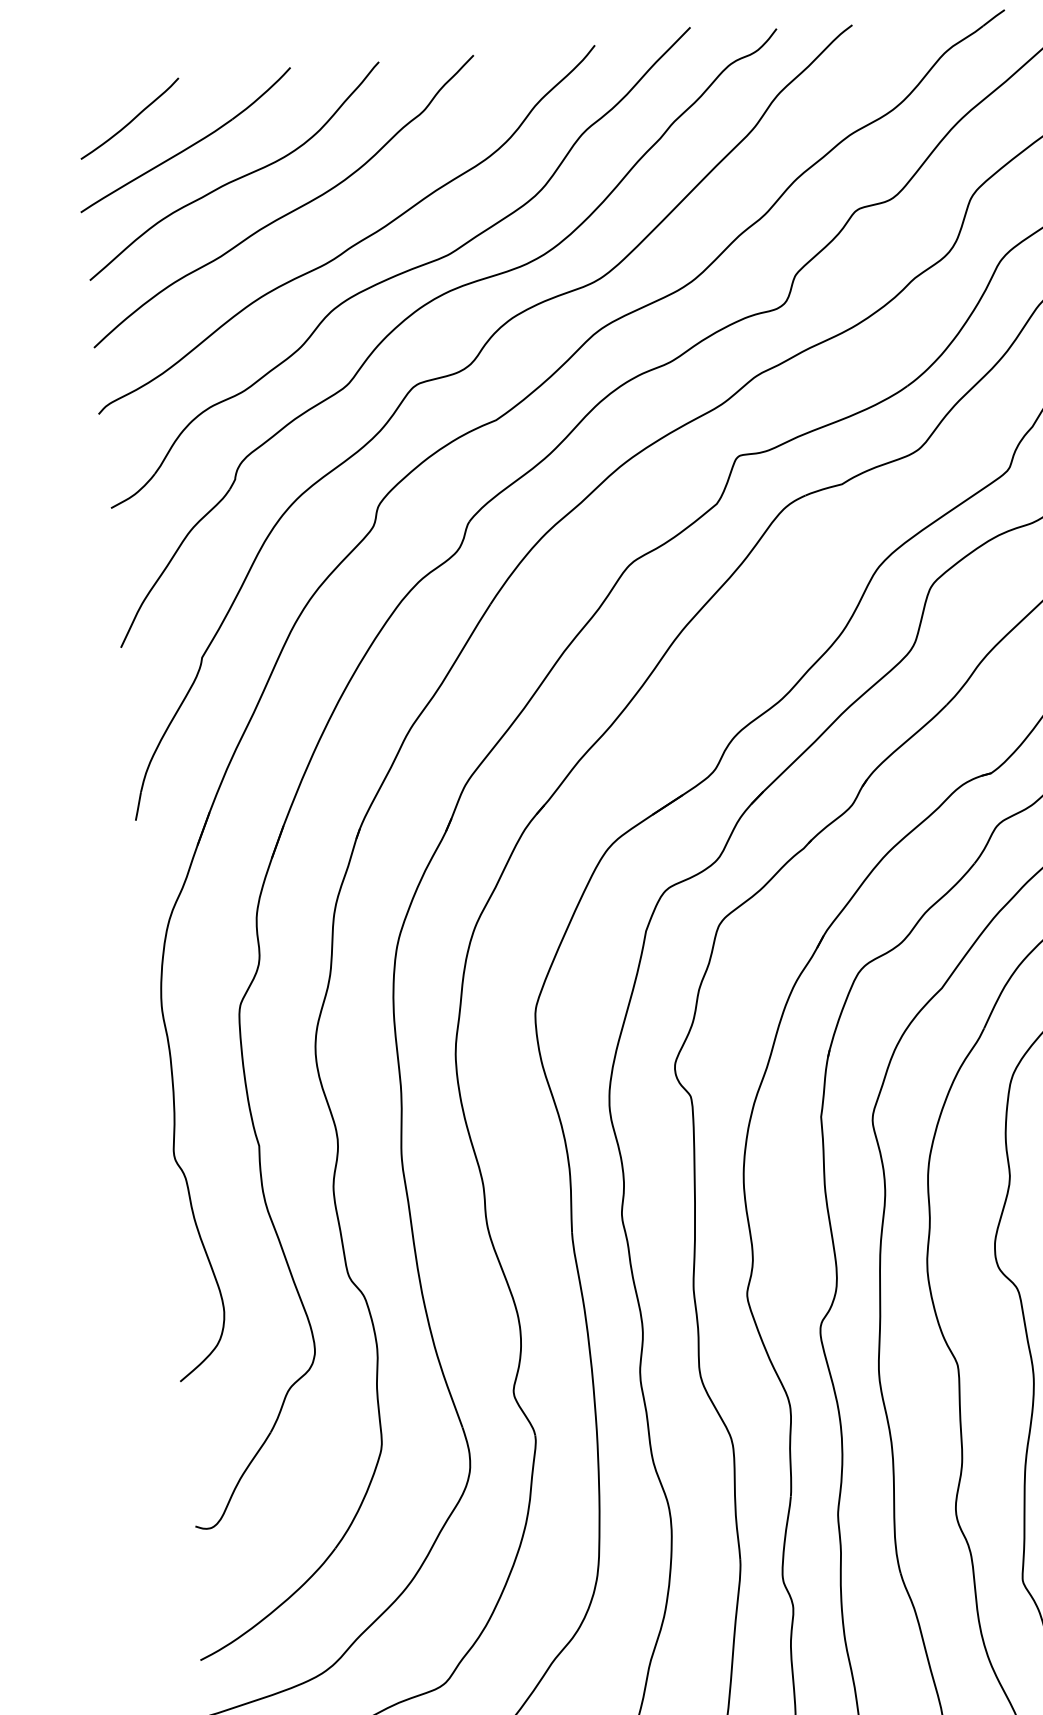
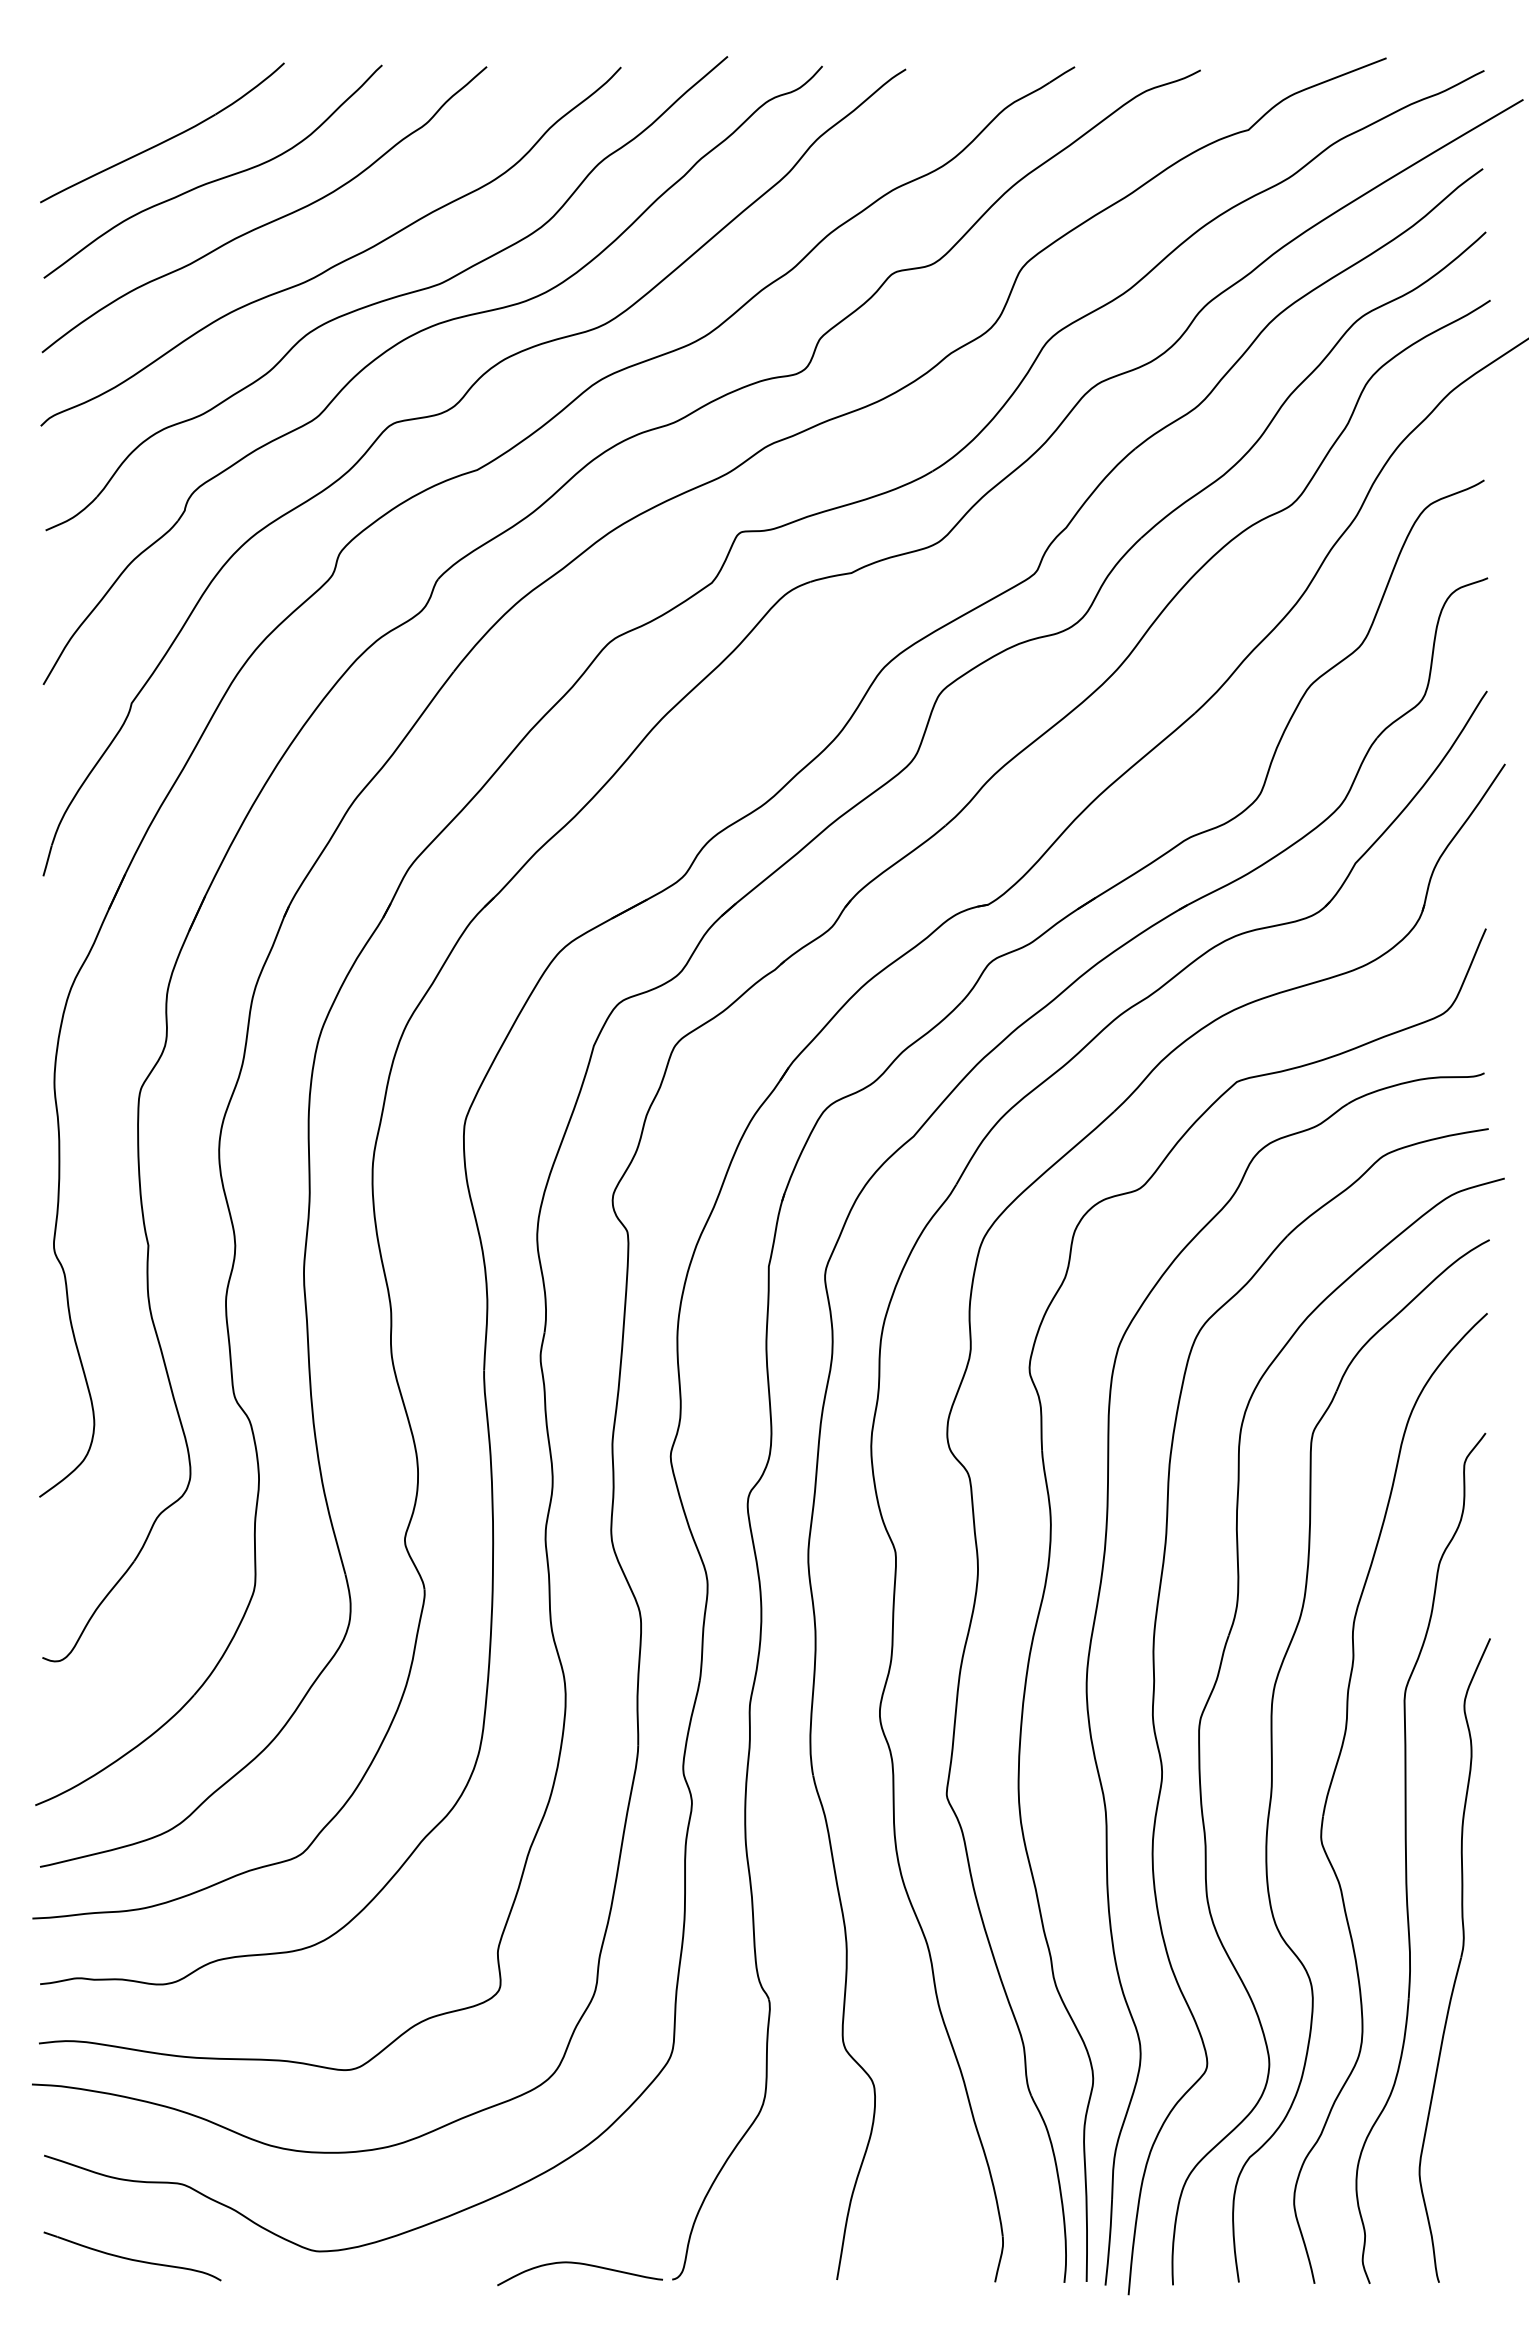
curve: (131, 119) -> (104, 105), removed

